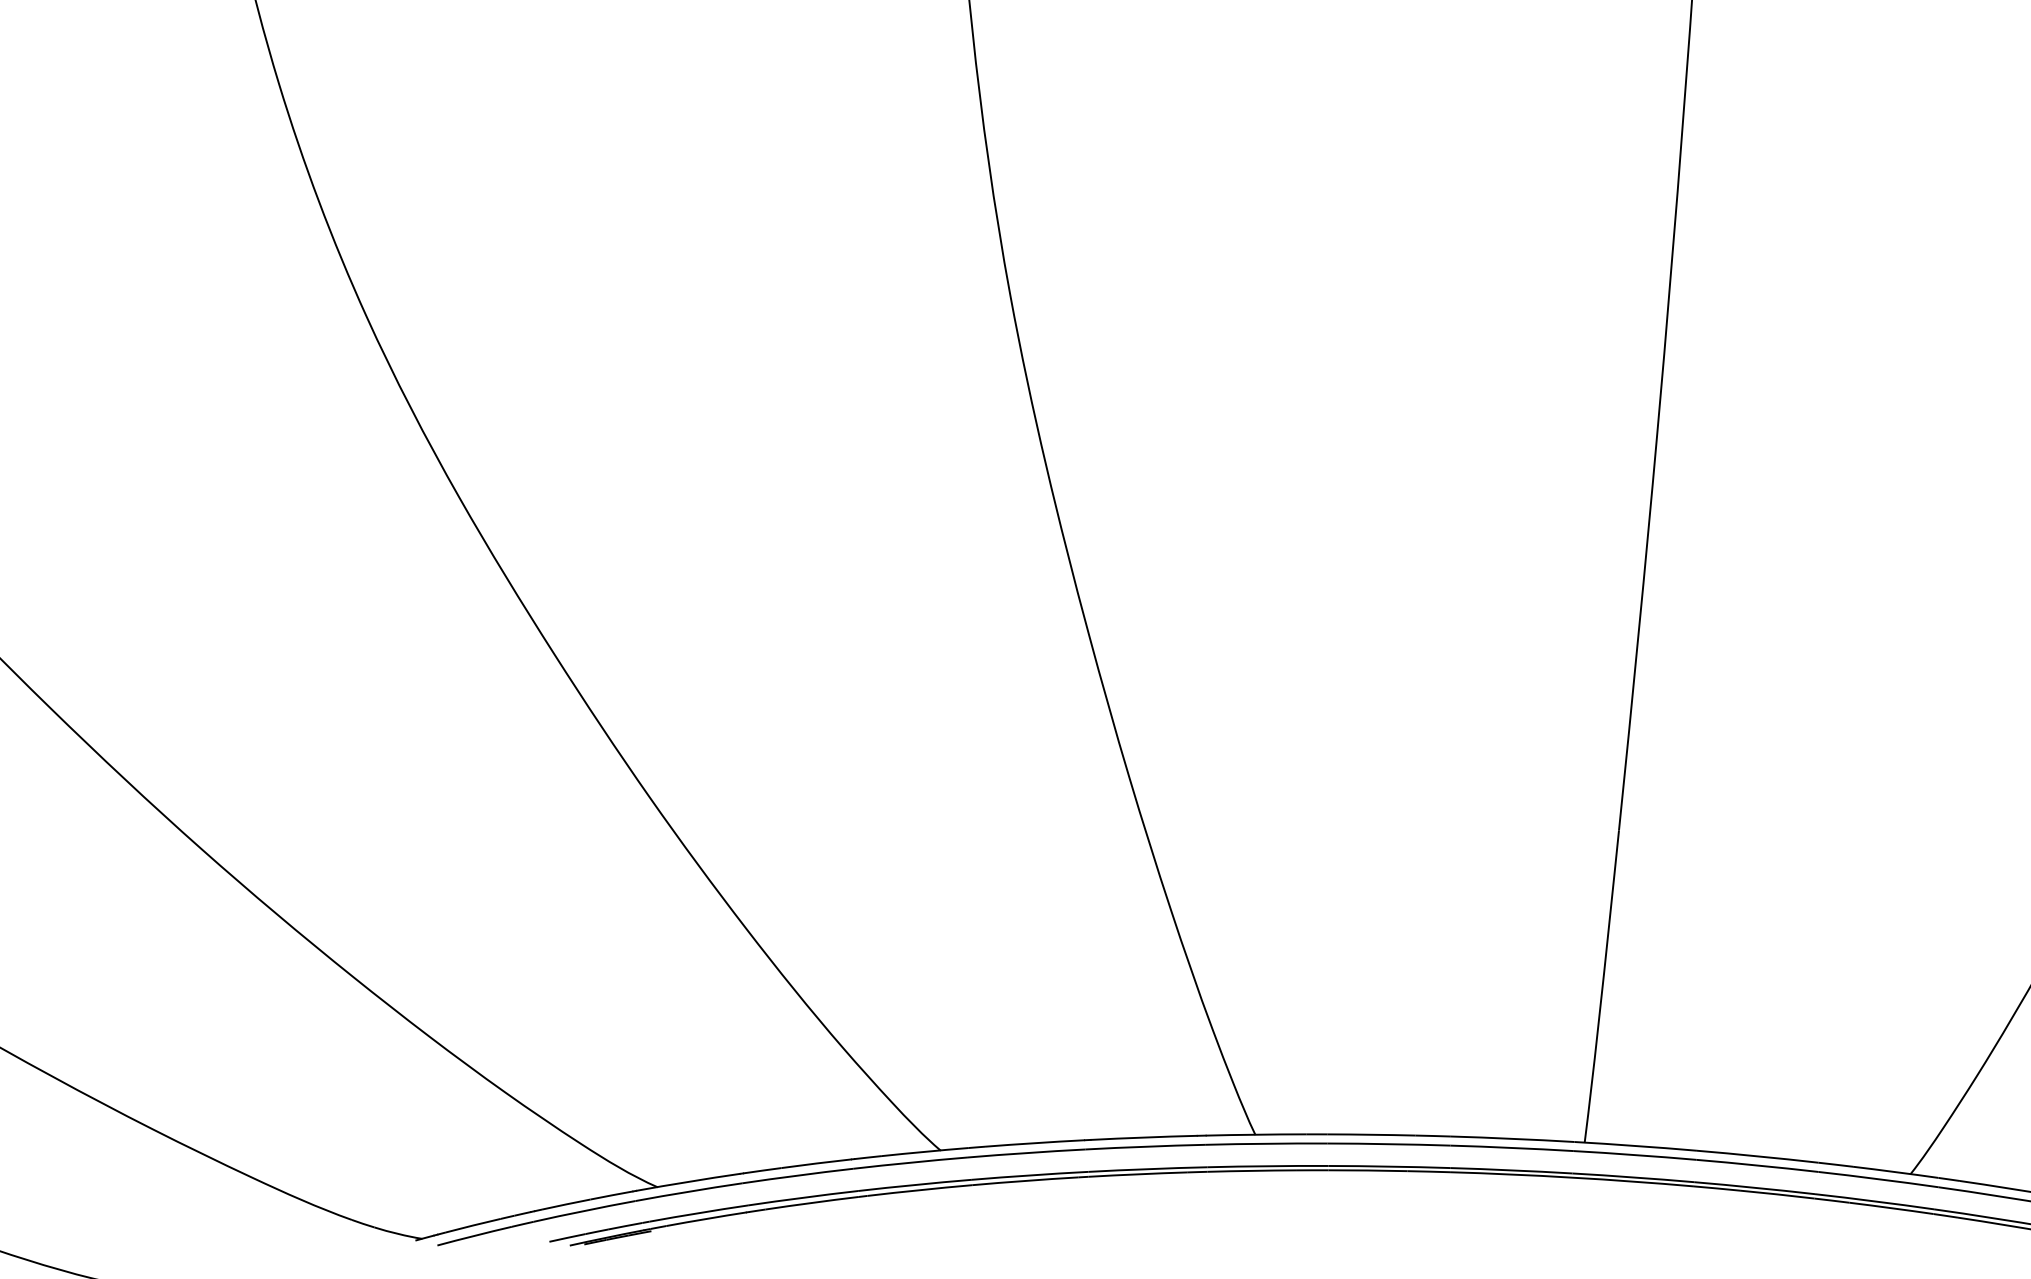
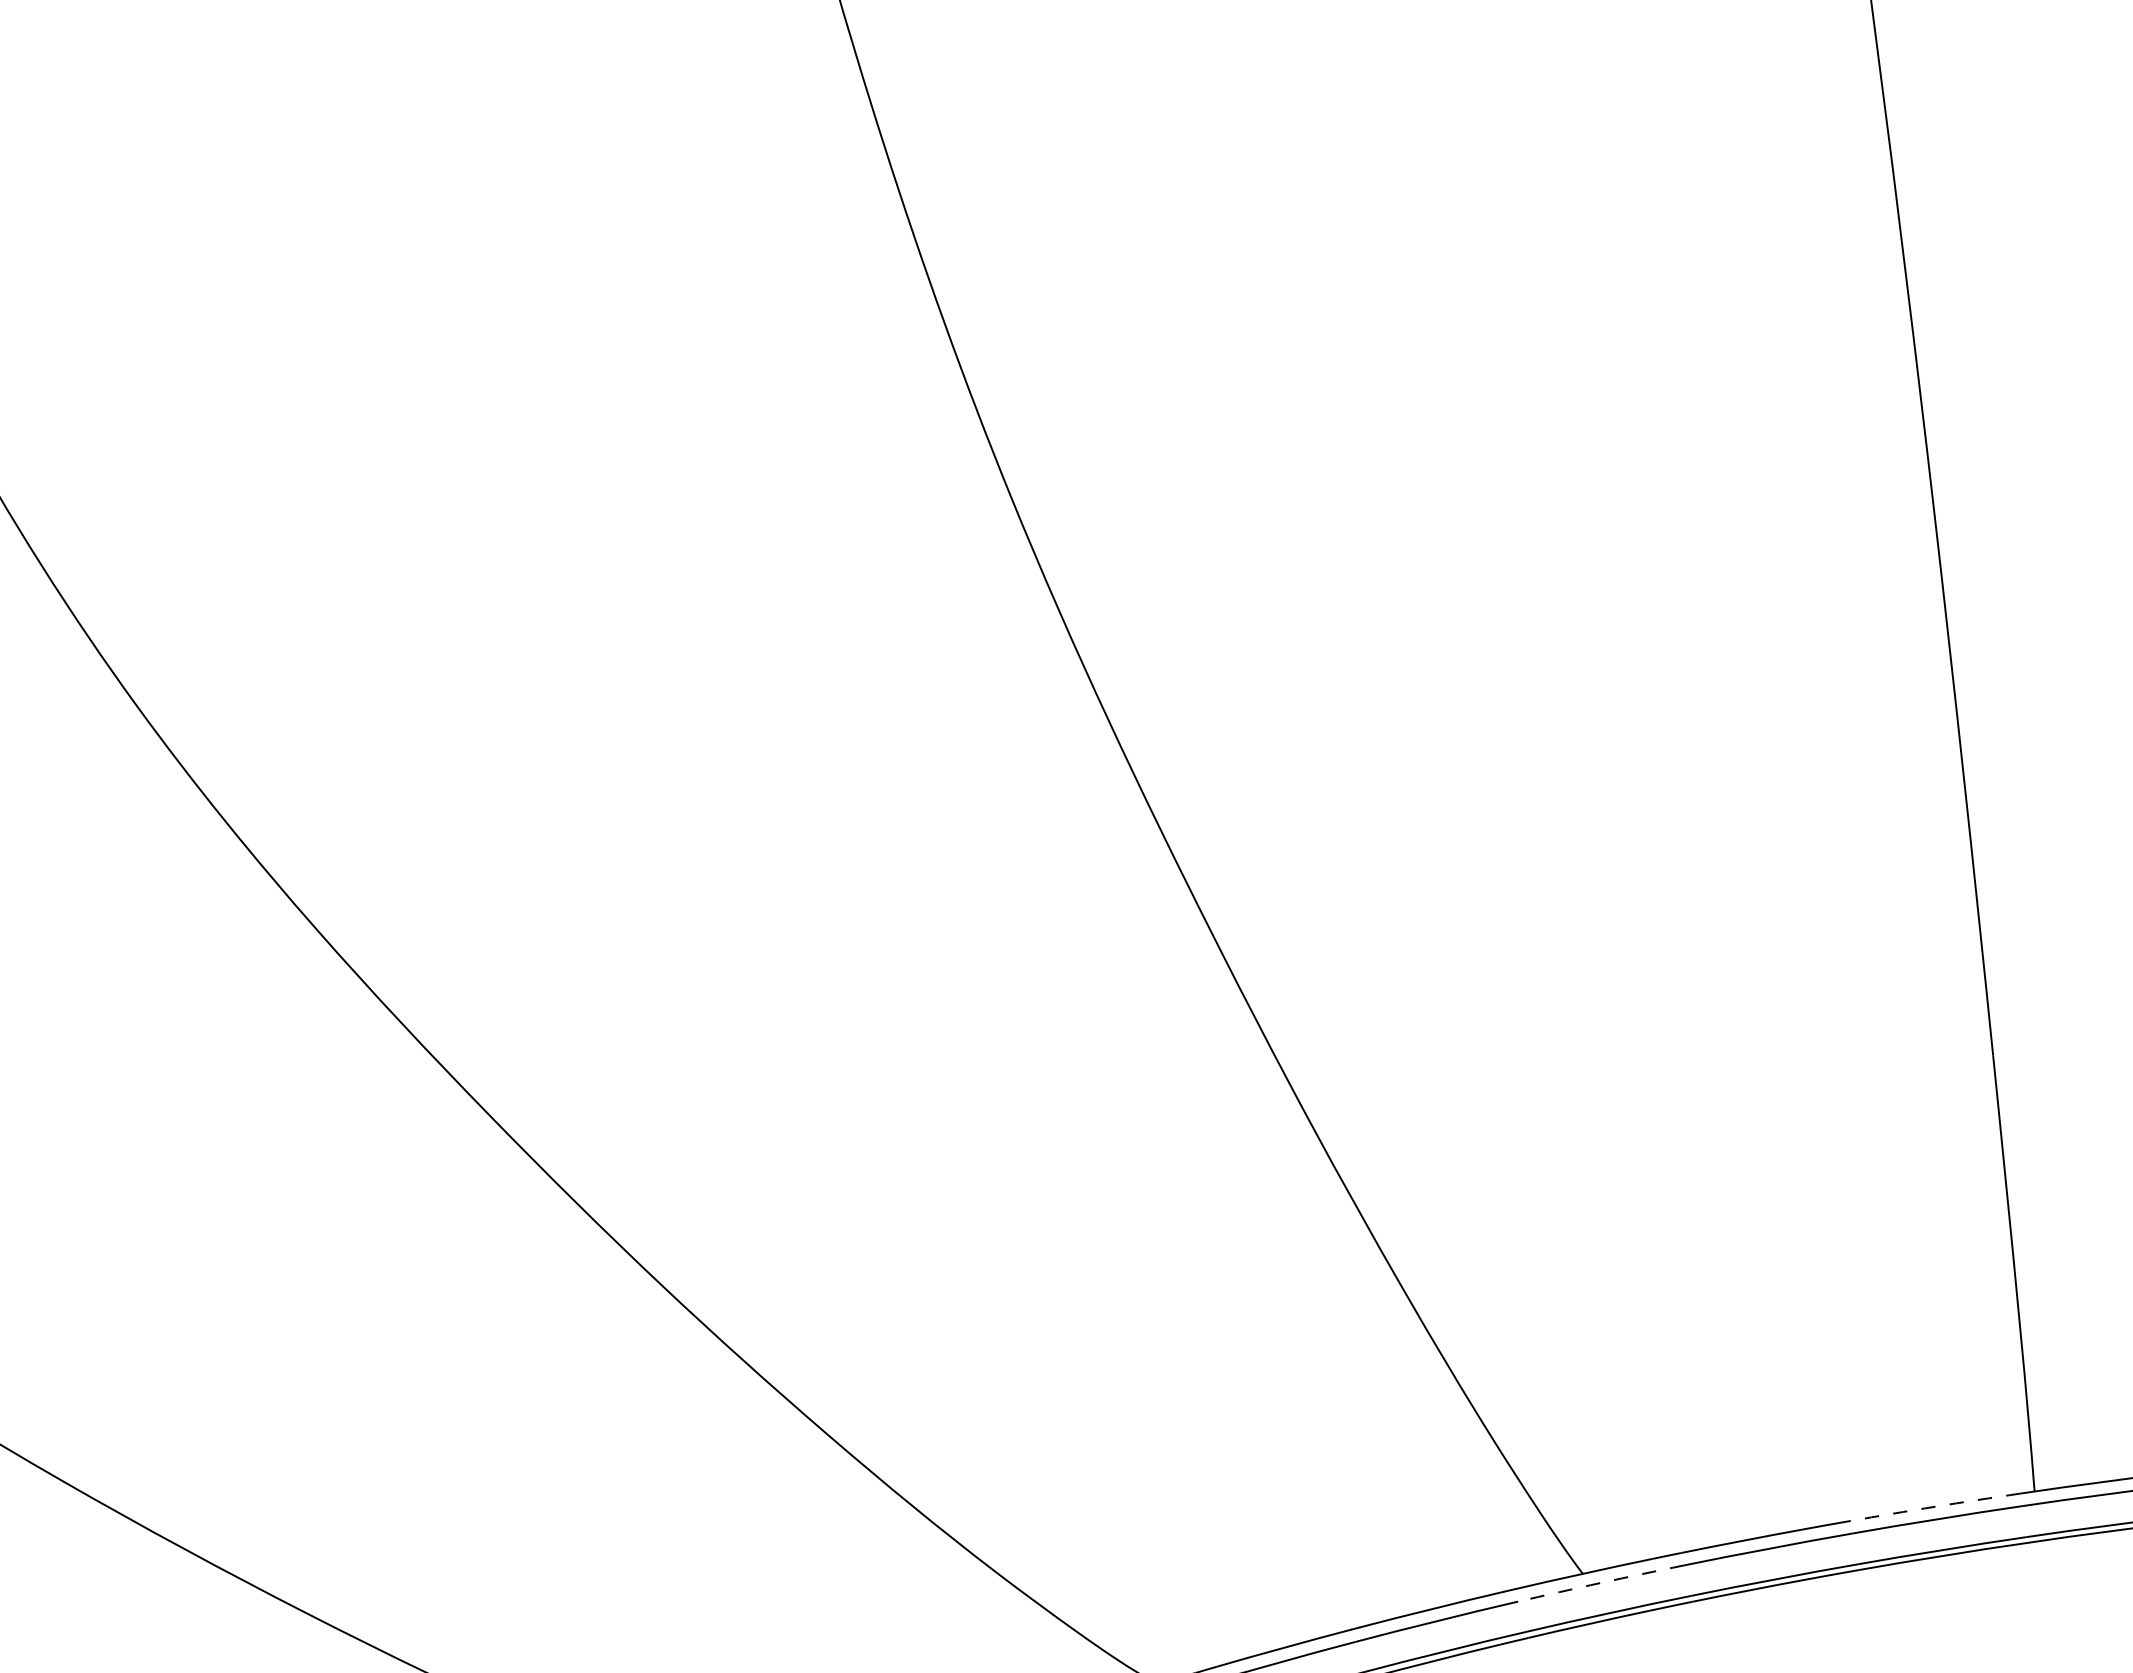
arc: (1512, 1138) -> (1934, 1506), solid -> dashed
arc: (1266, 1143) -> (1600, 1582), solid -> dashed

